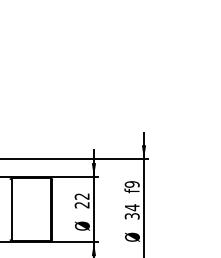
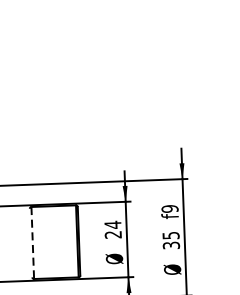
text: (81, 196) -> (112, 224), 22 -> 24
text: (132, 207) -> (171, 235), 34 -> 35
line: (12, 210) -> (33, 243), solid -> dashed

